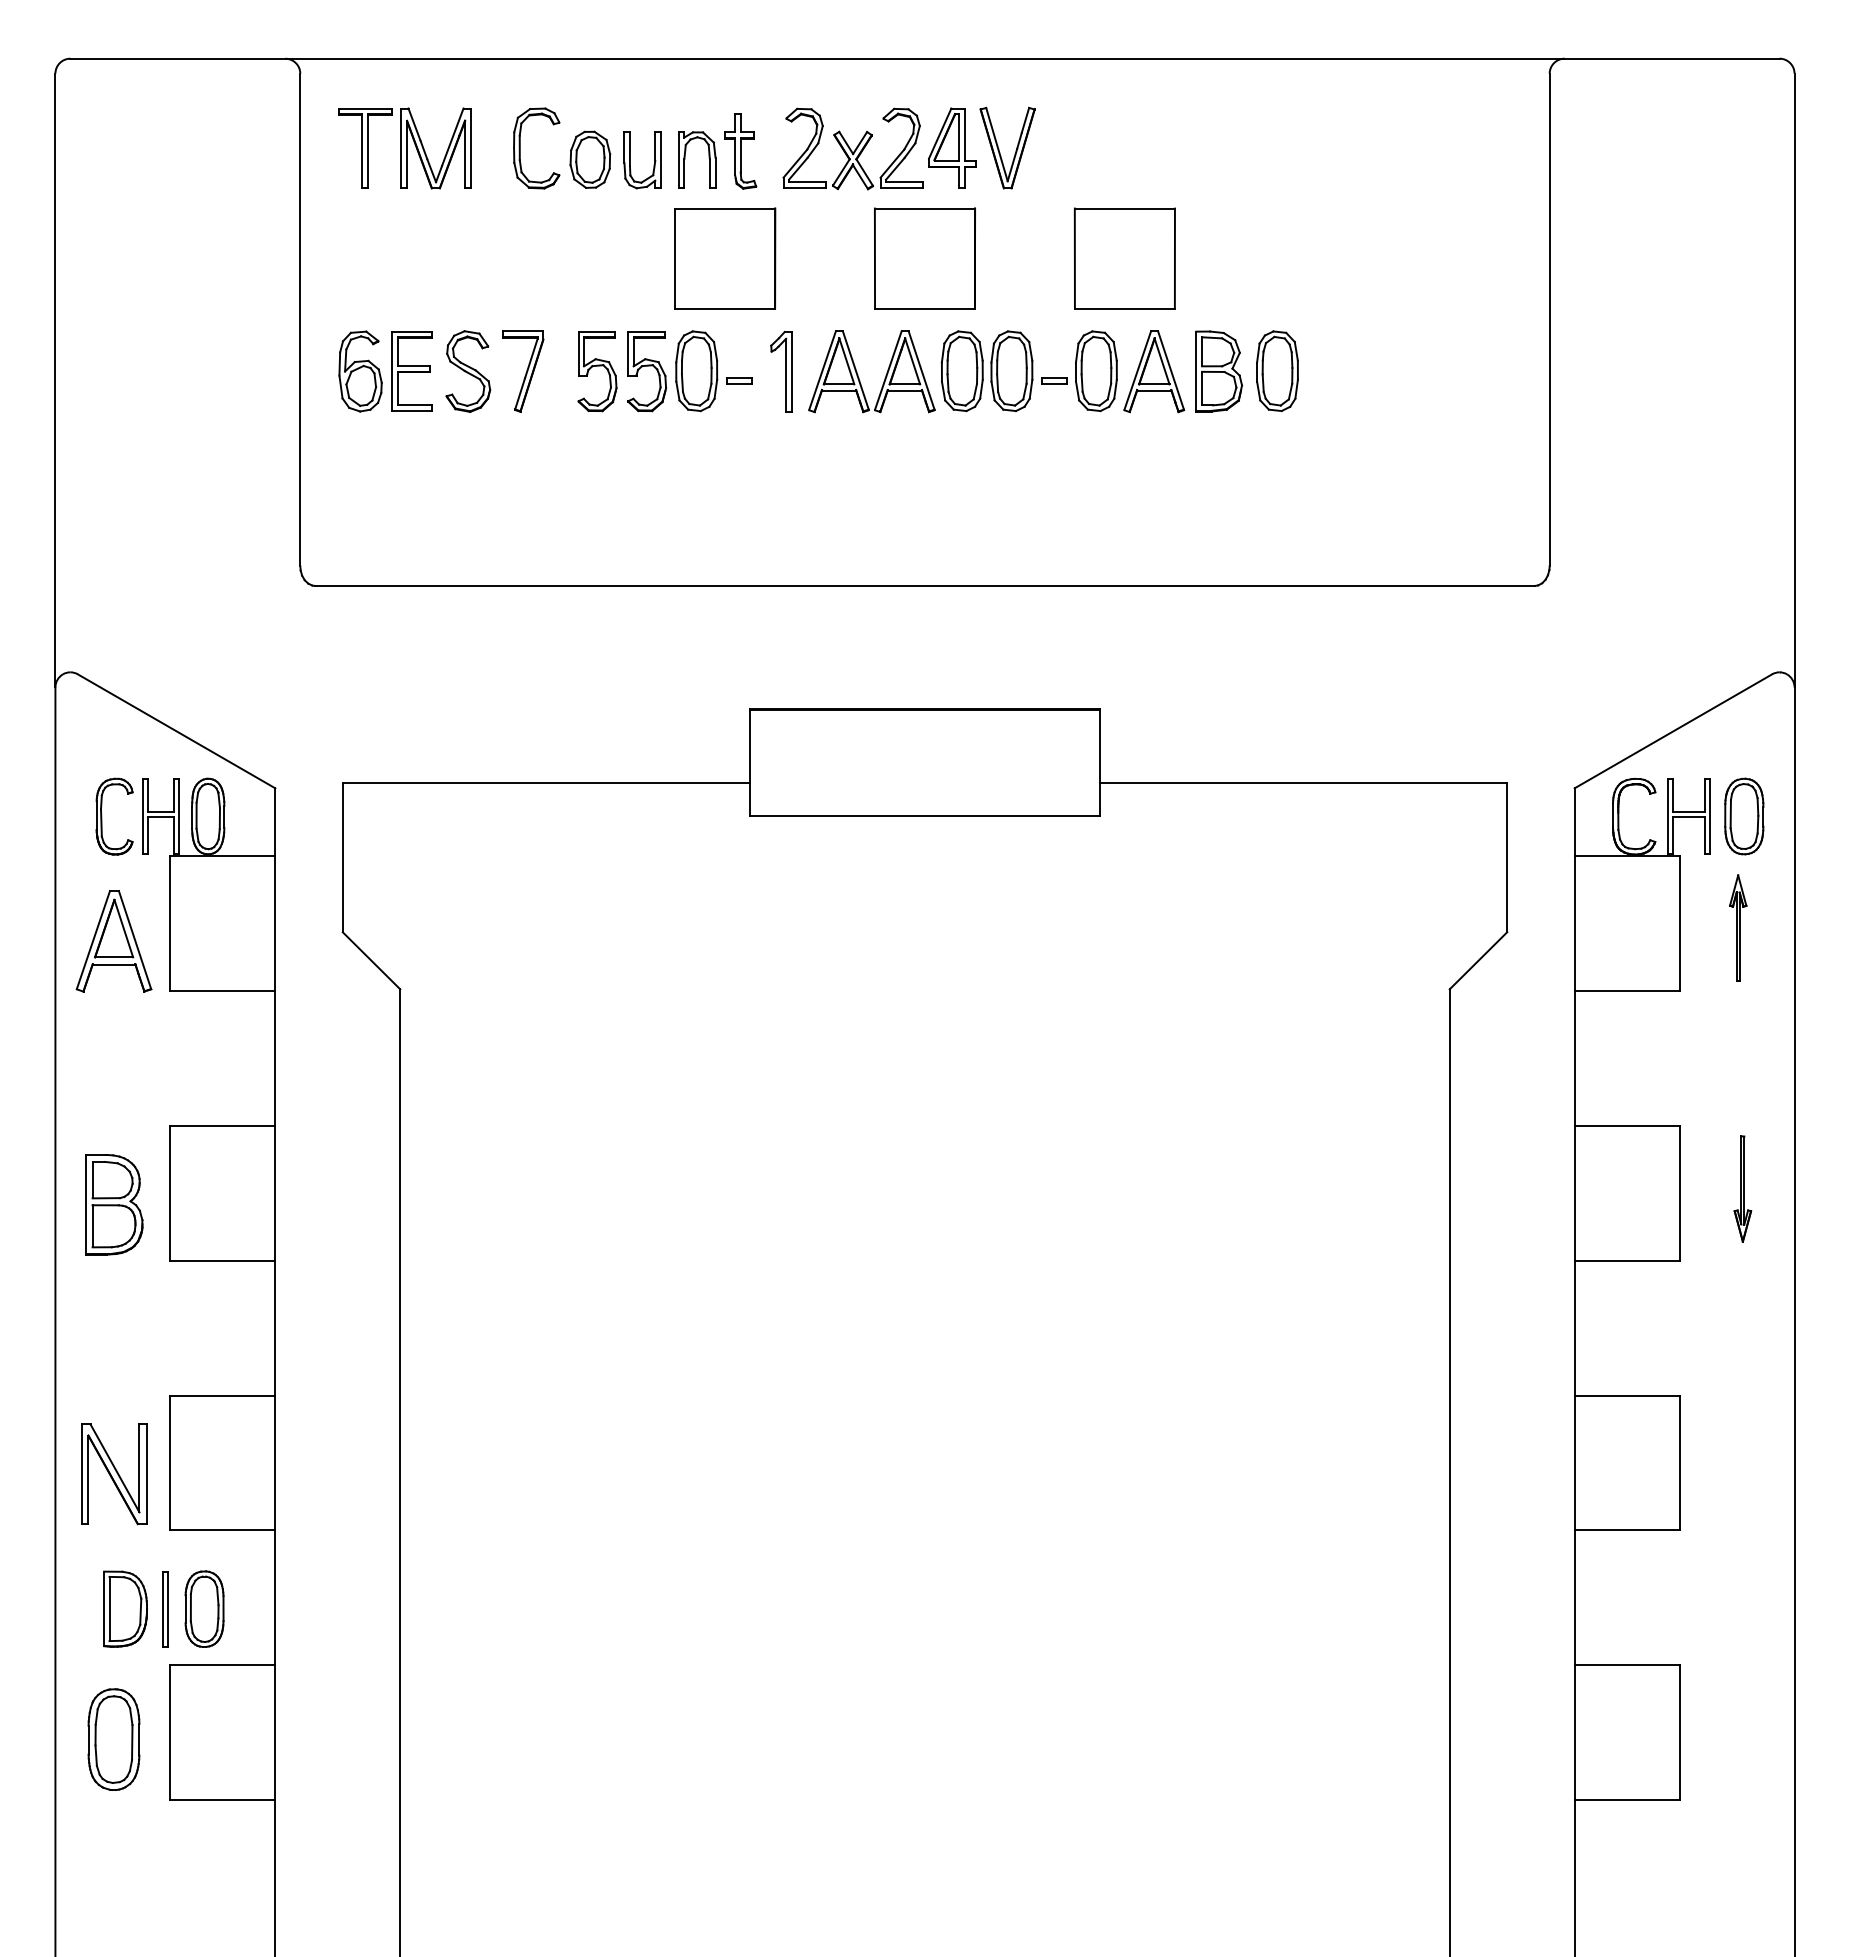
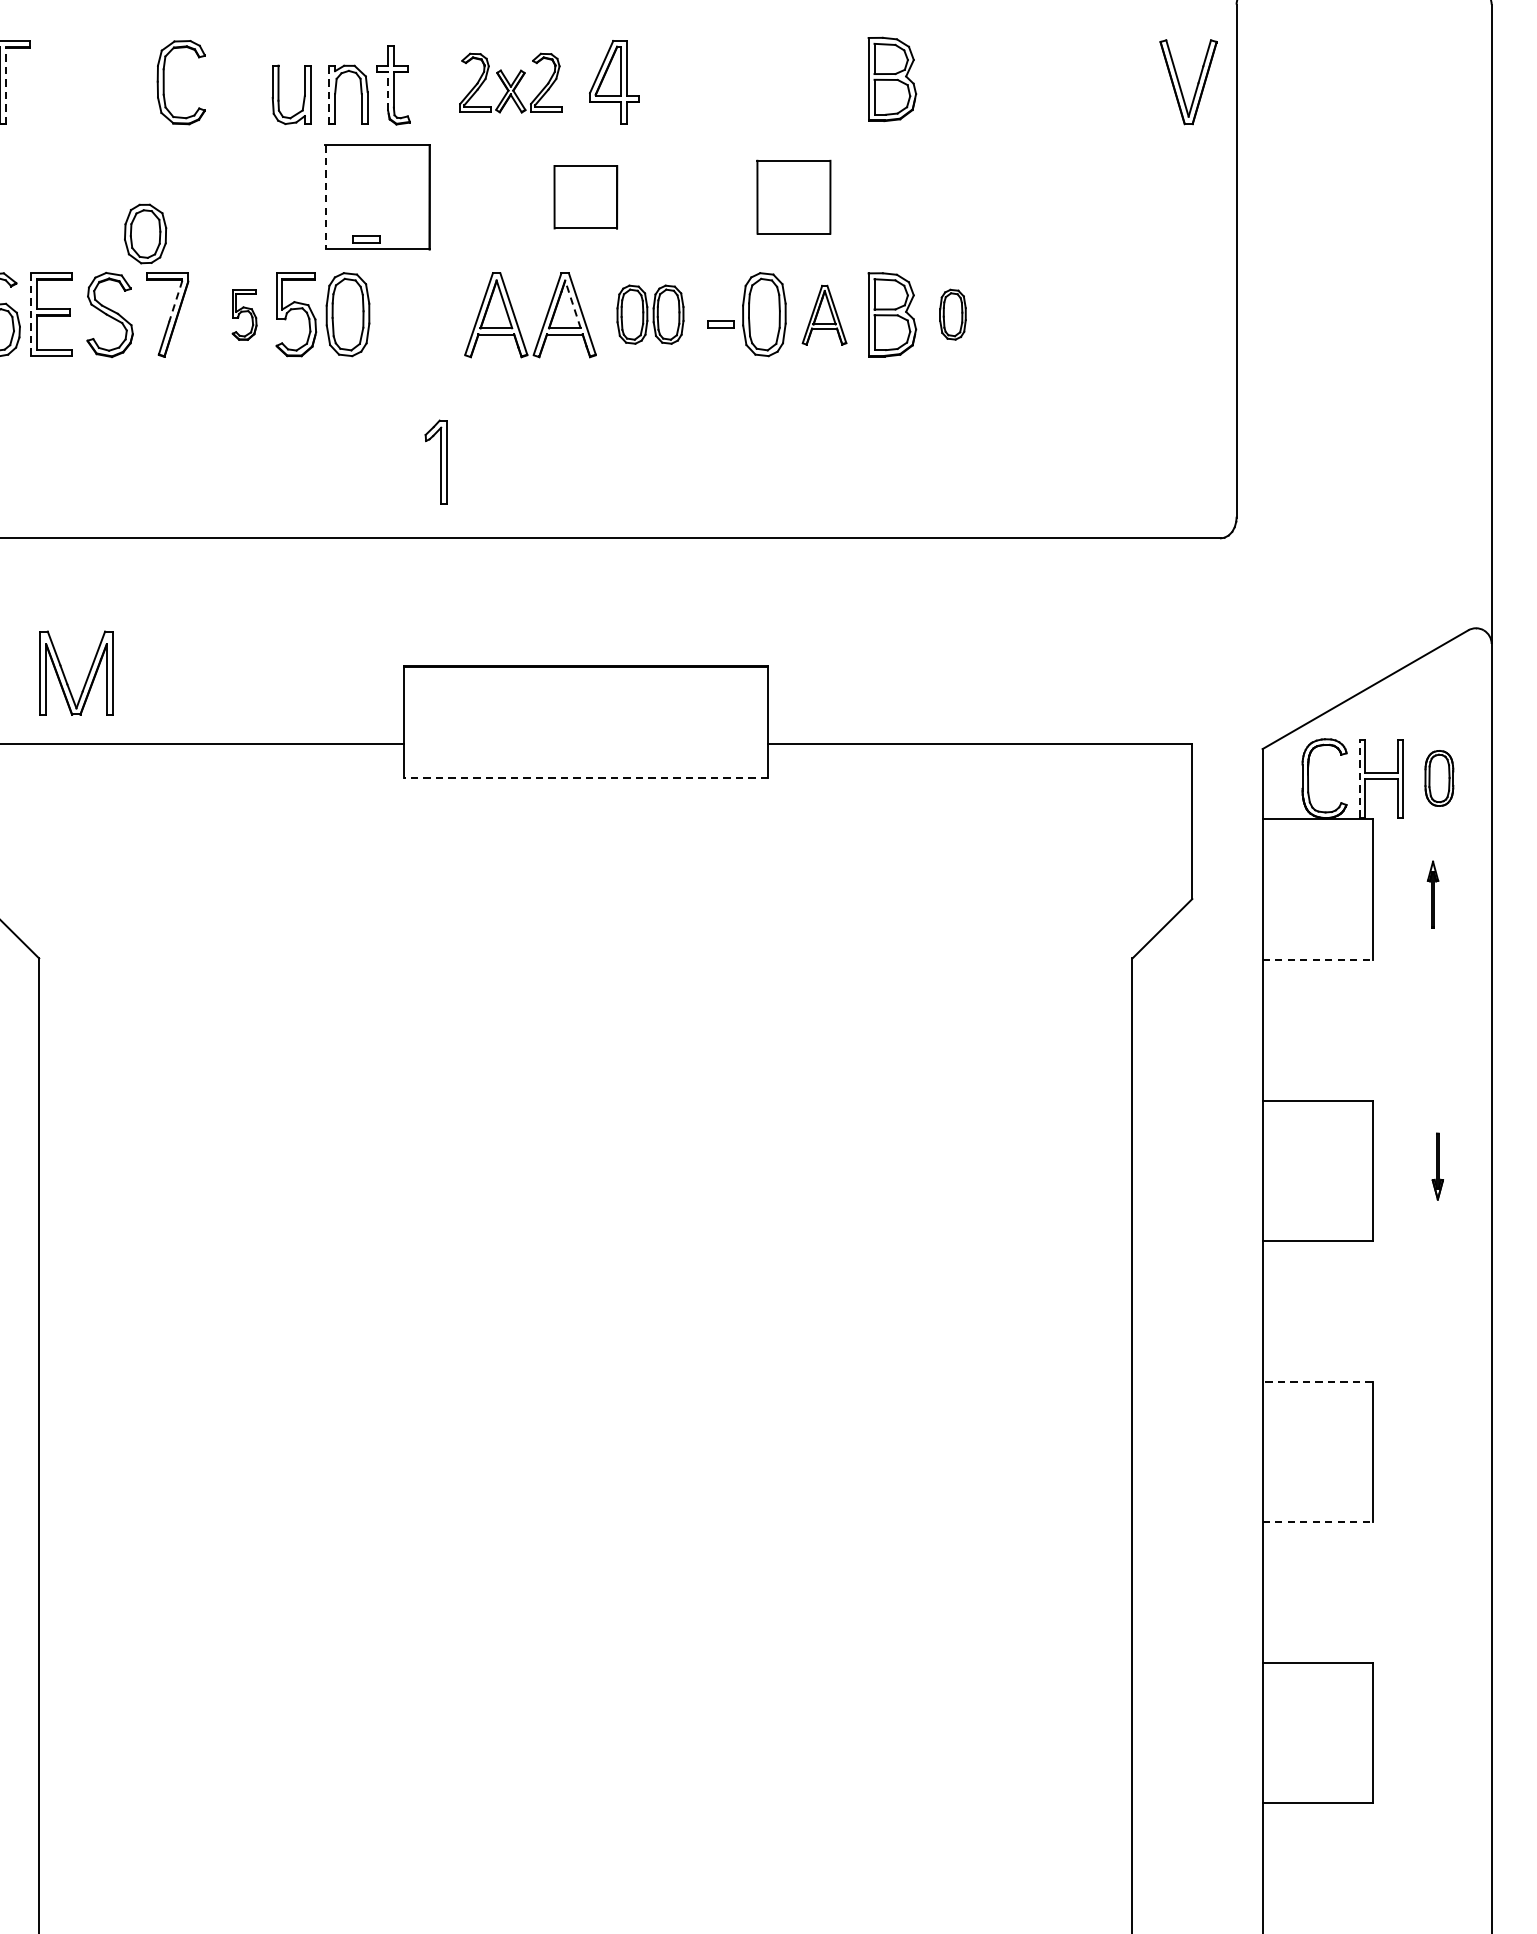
part: (1218, 145) -> (891, 79), added
part: (852, 148) -> (510, 82), size x0.7
part: (999, 149) -> (1180, 83), moved
line: (367, 150) -> (5, 84), solid -> dashed
part: (425, 150) -> (65, 675), moved
line: (735, 156) -> (388, 90), solid -> dashed
part: (590, 159) -> (145, 233), moved
line: (678, 159) -> (329, 94), solid -> dashed
line: (675, 258) -> (325, 197), solid -> dashed
part: (924, 258) -> (585, 197), size x0.6
part: (1124, 258) -> (793, 197), size x0.7
line: (531, 358) -> (175, 301), solid -> dashed
line: (912, 360) -> (572, 303), solid -> dashed
line: (392, 371) -> (31, 314), solid -> dashed
part: (597, 371) -> (244, 314), size x0.6
part: (781, 371) -> (436, 461), moved
part: (986, 371) -> (649, 314), size x0.7
part: (1153, 371) -> (823, 314), size x0.7
part: (1277, 371) -> (953, 314), size x0.6
part: (739, 380) -> (366, 238), moved
line: (925, 815) -> (586, 777), solid -> dashed
line: (1667, 816) -> (1359, 778), solid -> dashed
part: (1744, 816) -> (1439, 778), size x0.7
part: (1738, 927) -> (1433, 894), size x0.6
line: (1627, 990) -> (1317, 959), solid -> dashed
part: (1742, 1188) -> (1437, 1165), size x0.6
line: (1627, 1395) -> (1317, 1381), solid -> dashed
line: (1627, 1530) -> (1317, 1522), solid -> dashed

